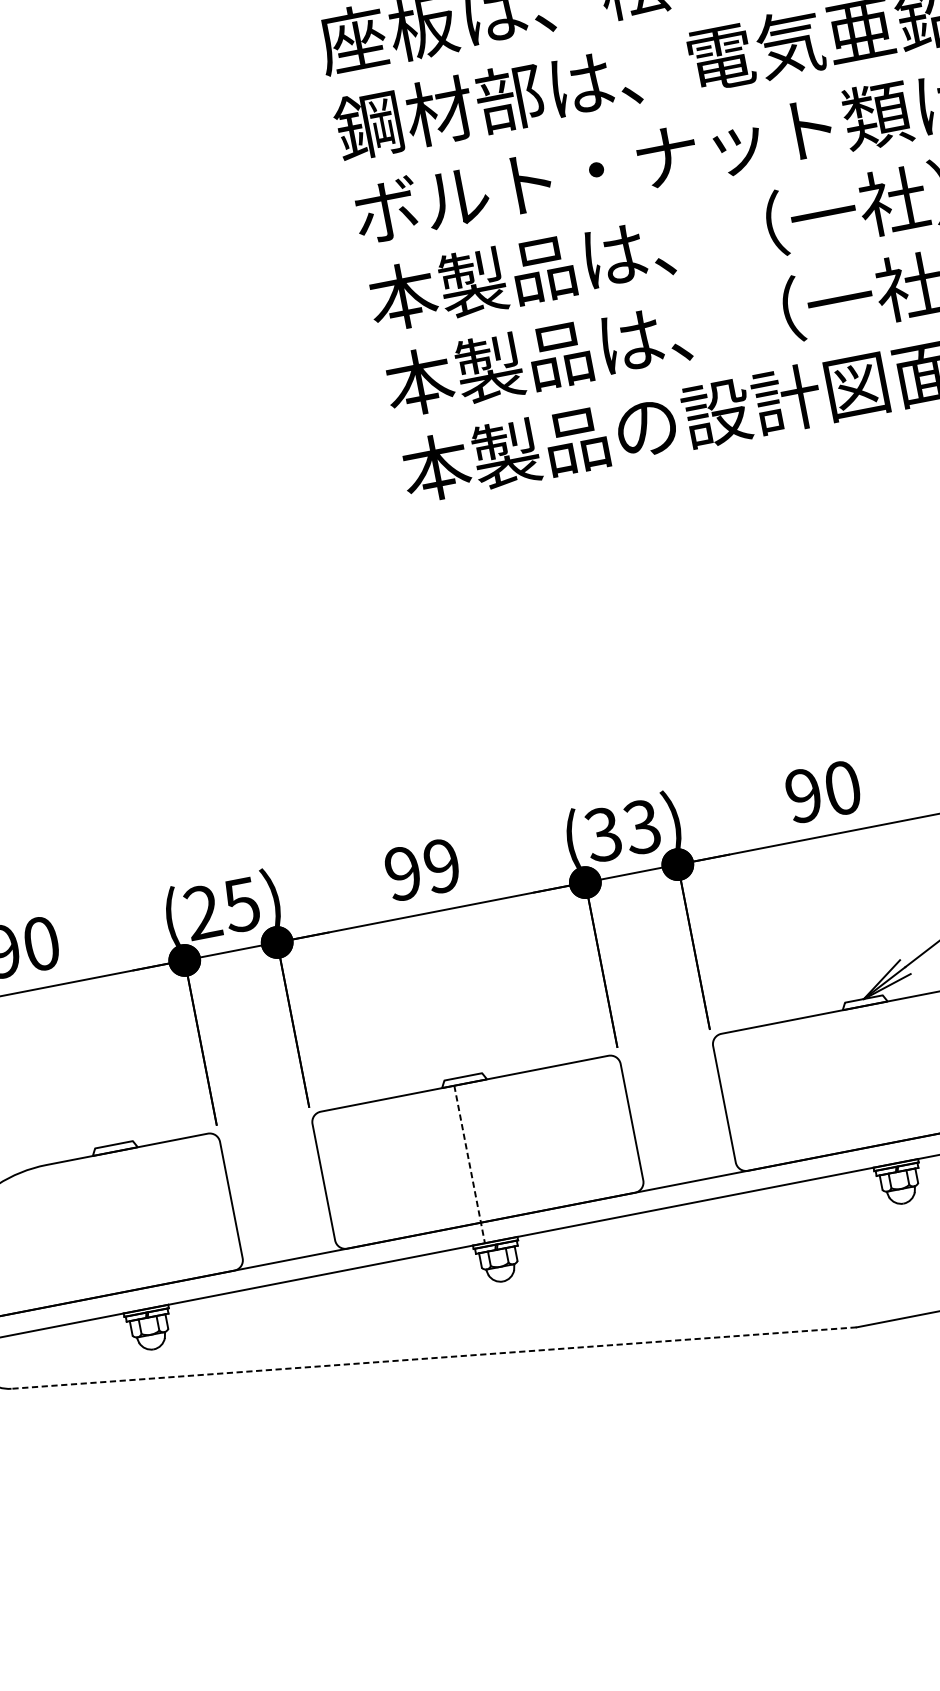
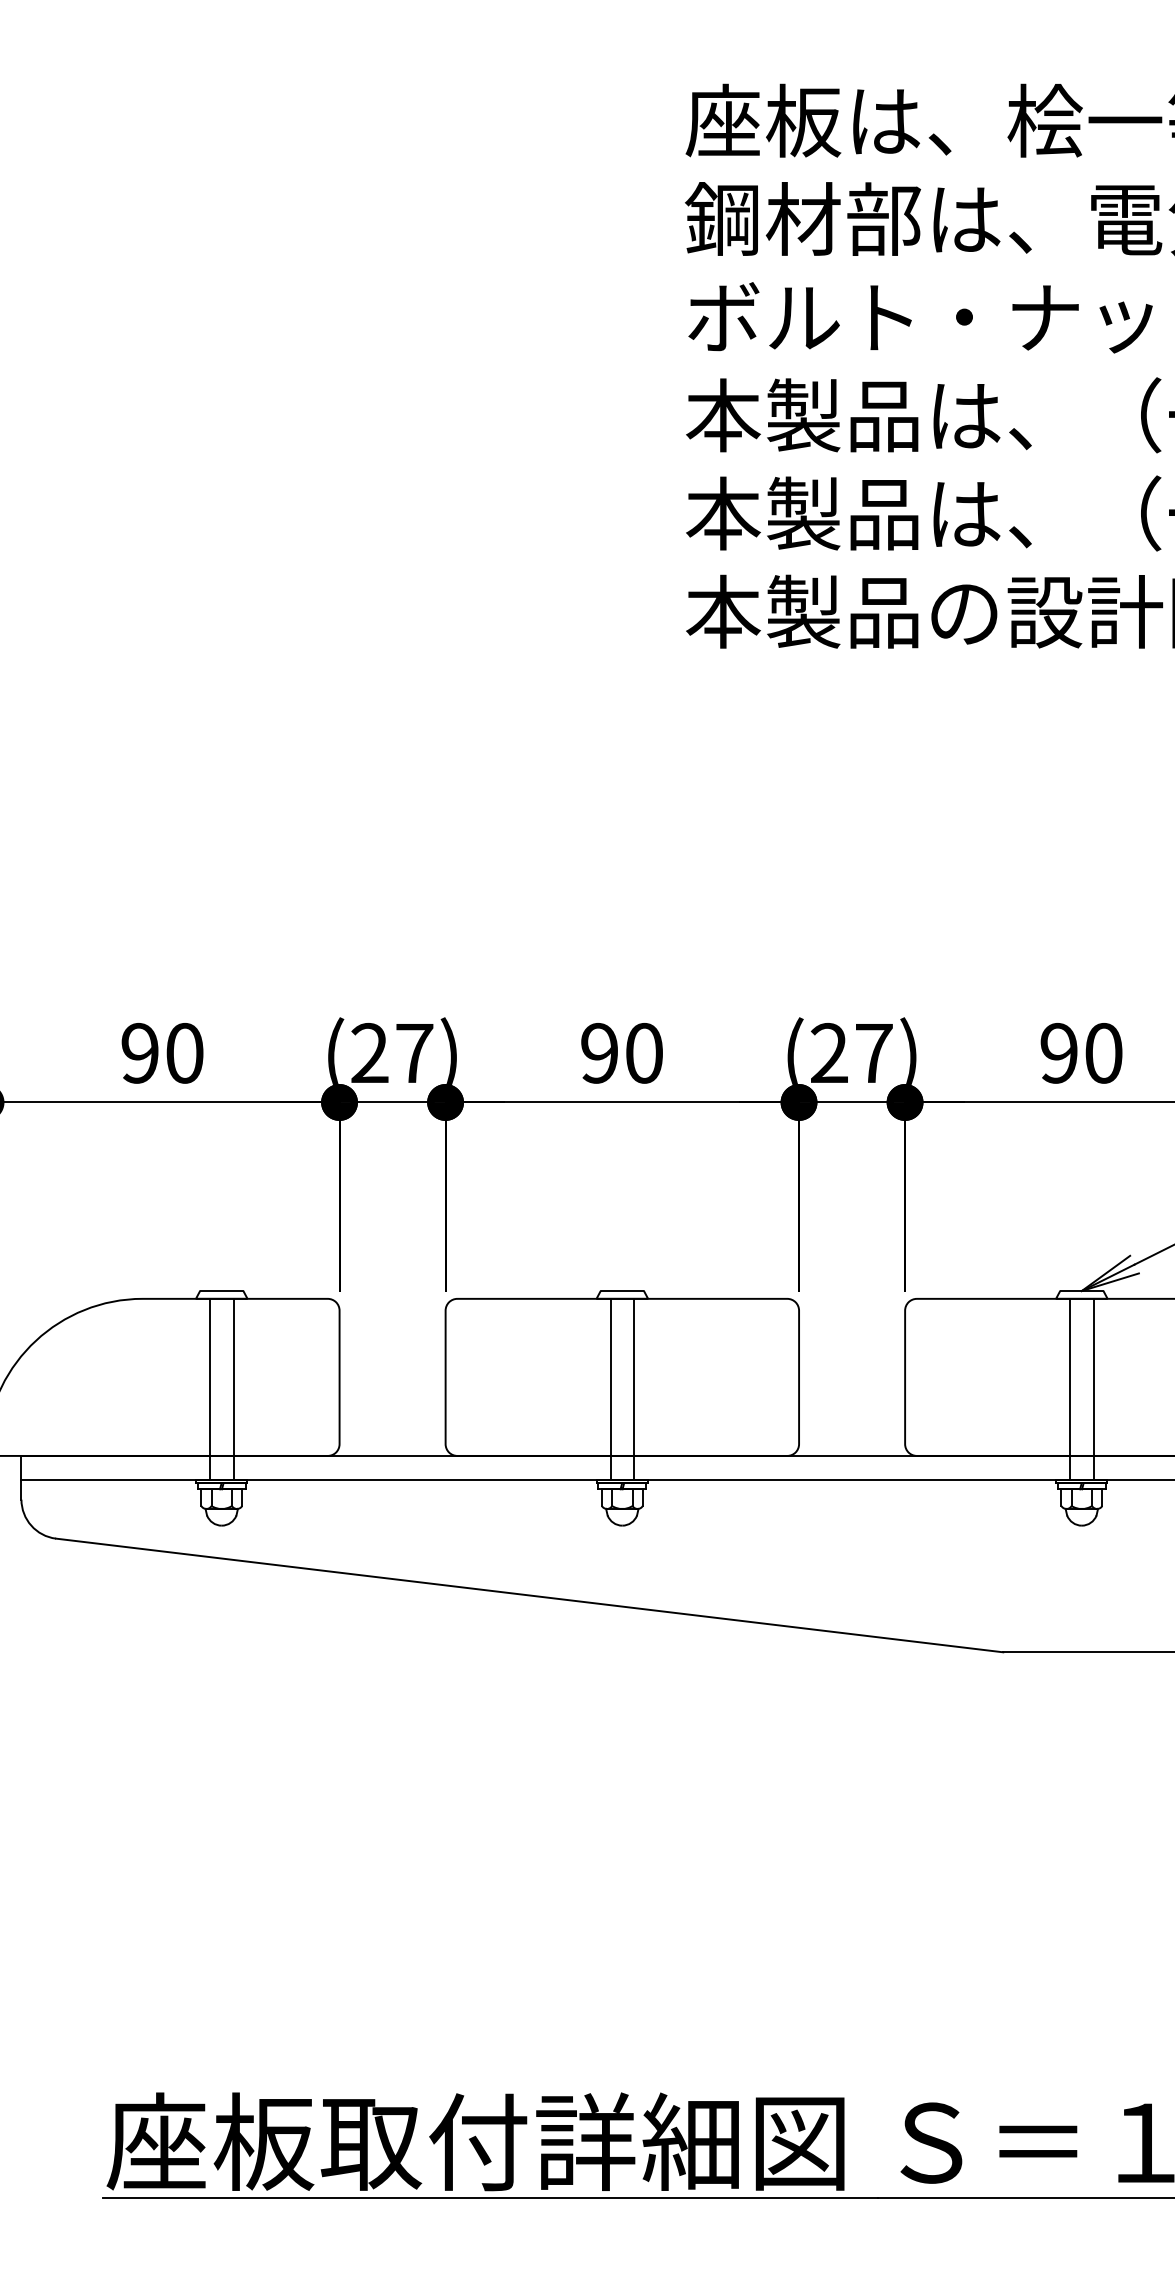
text: (622, 830) -> (851, 1053), (33) -> (27)
text: (441, 866) -> (643, 1053), 99 -> 90
text: (241, 905) -> (414, 1053), (25) -> (27)
line: (890, 1082) -> (1093, 1388), added
line: (870, 1085) -> (1070, 1388), added
line: (490, 1159) -> (634, 1388), added
line: (469, 1164) -> (610, 1389), dashed -> solid
line: (140, 1227) -> (233, 1388), added
line: (119, 1231) -> (209, 1388), added
line: (433, 1358) -> (529, 1595), dashed -> solid

